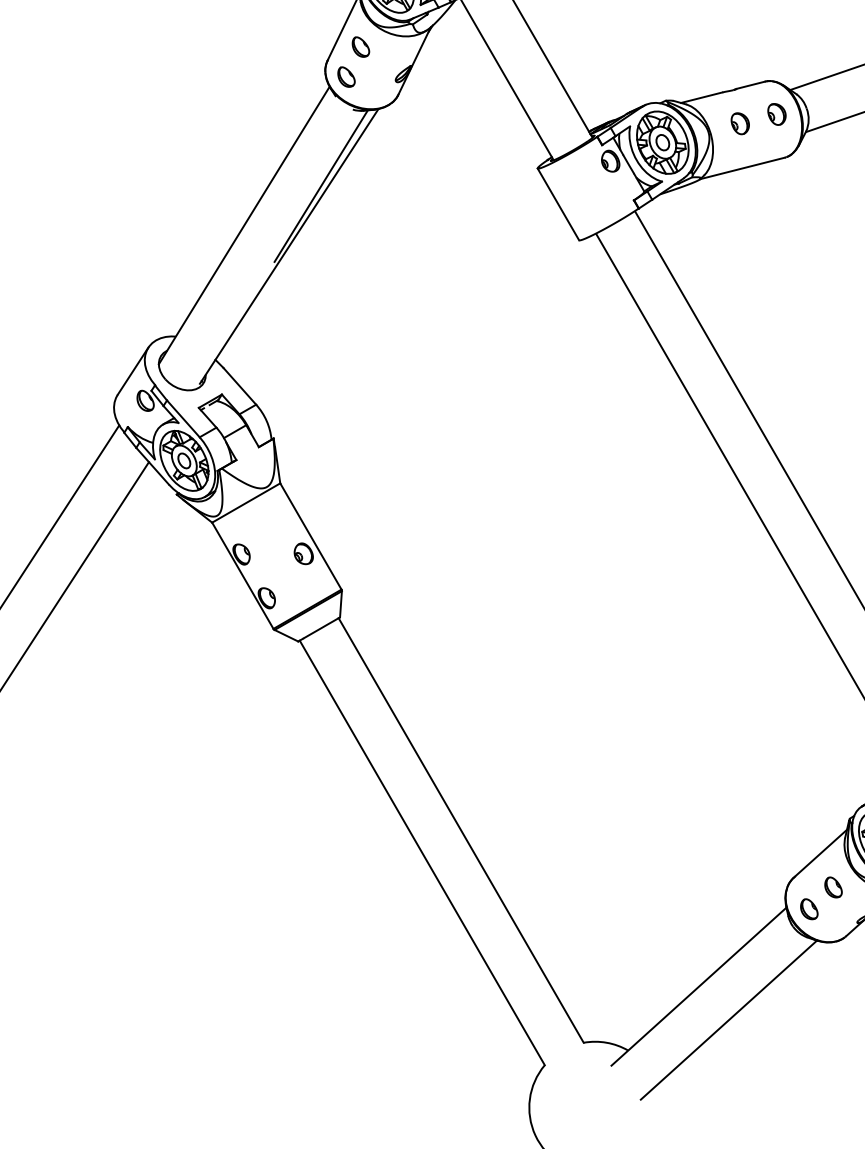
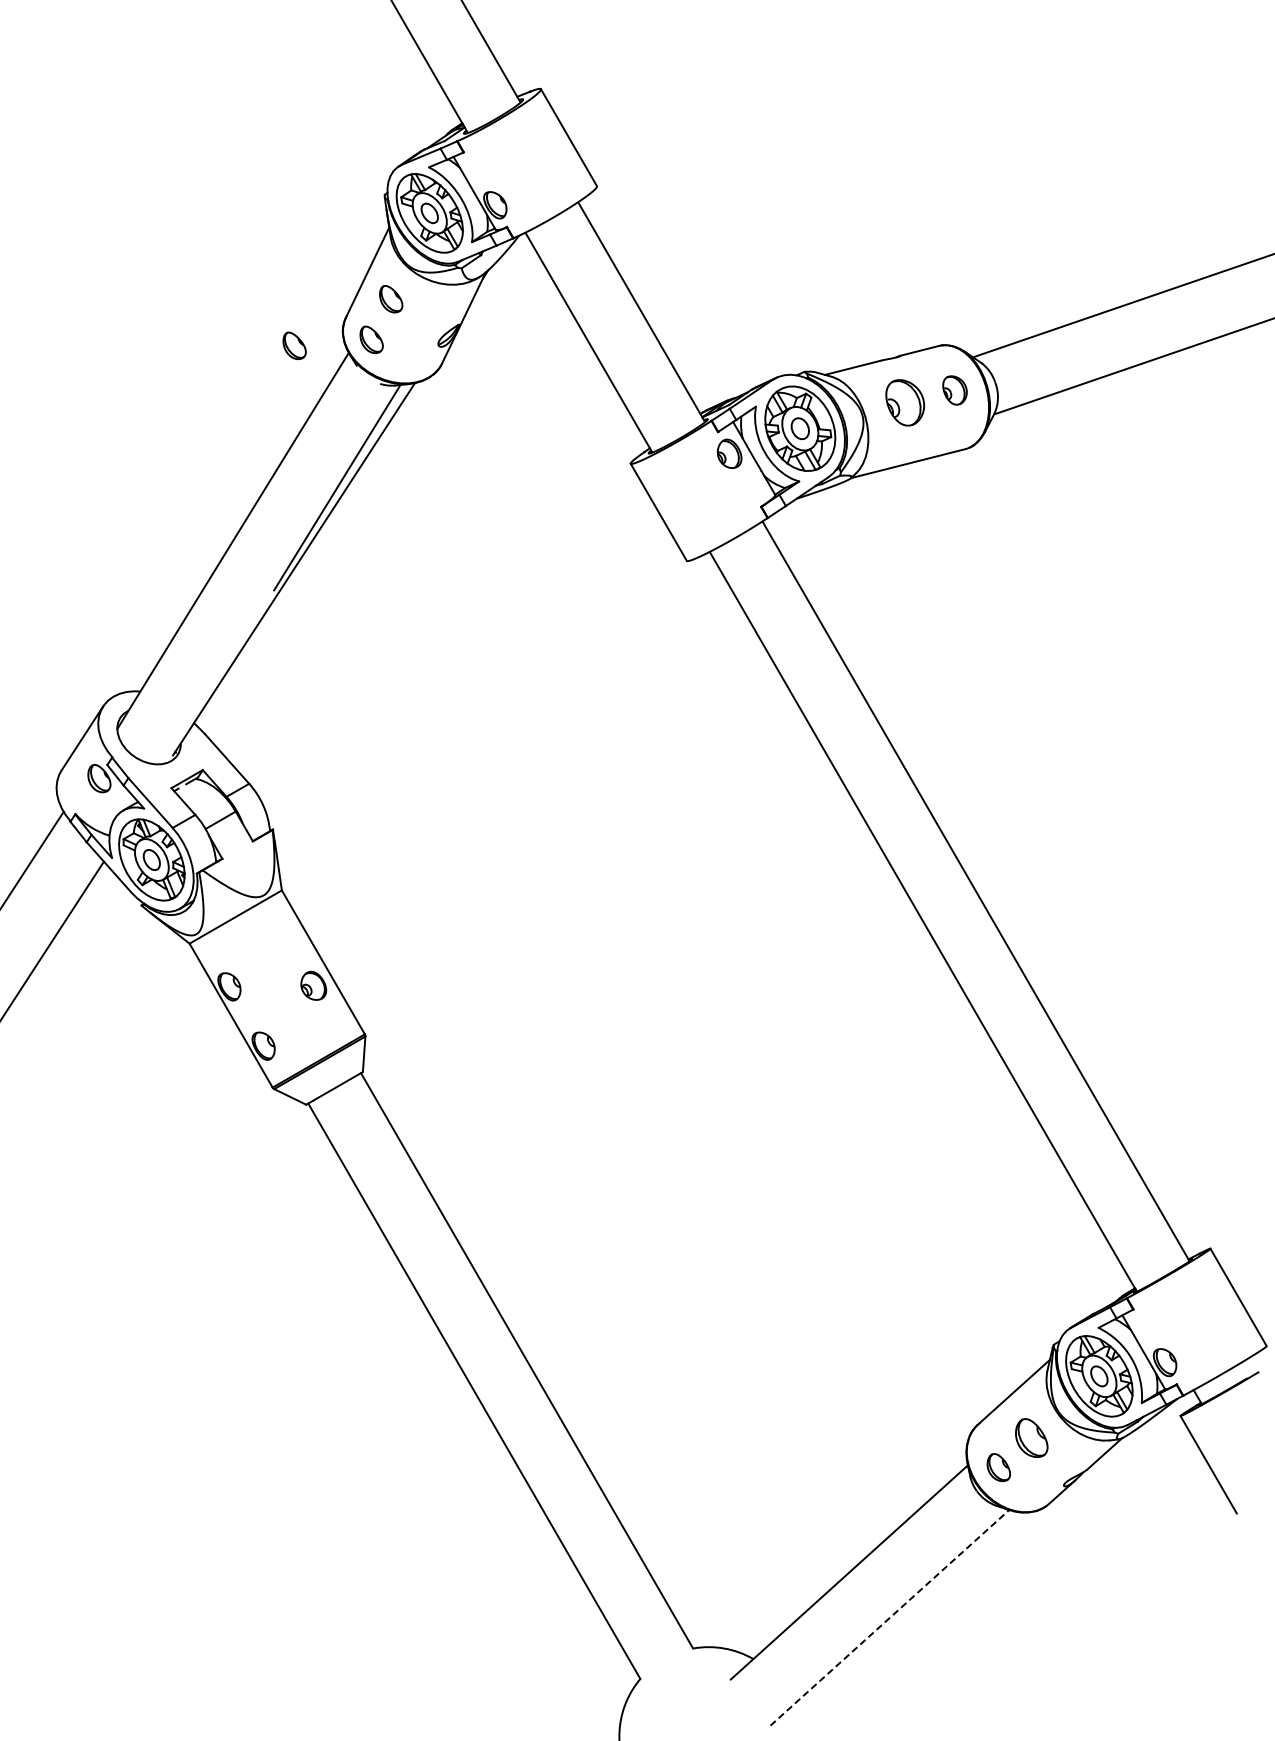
part: (289, 81) -> (294, 345), added
part: (740, 124) -> (905, 403), size x1.6
part: (833, 887) -> (1031, 1437), size x1.4
line: (728, 1019) -> (889, 1617), solid -> dashed

